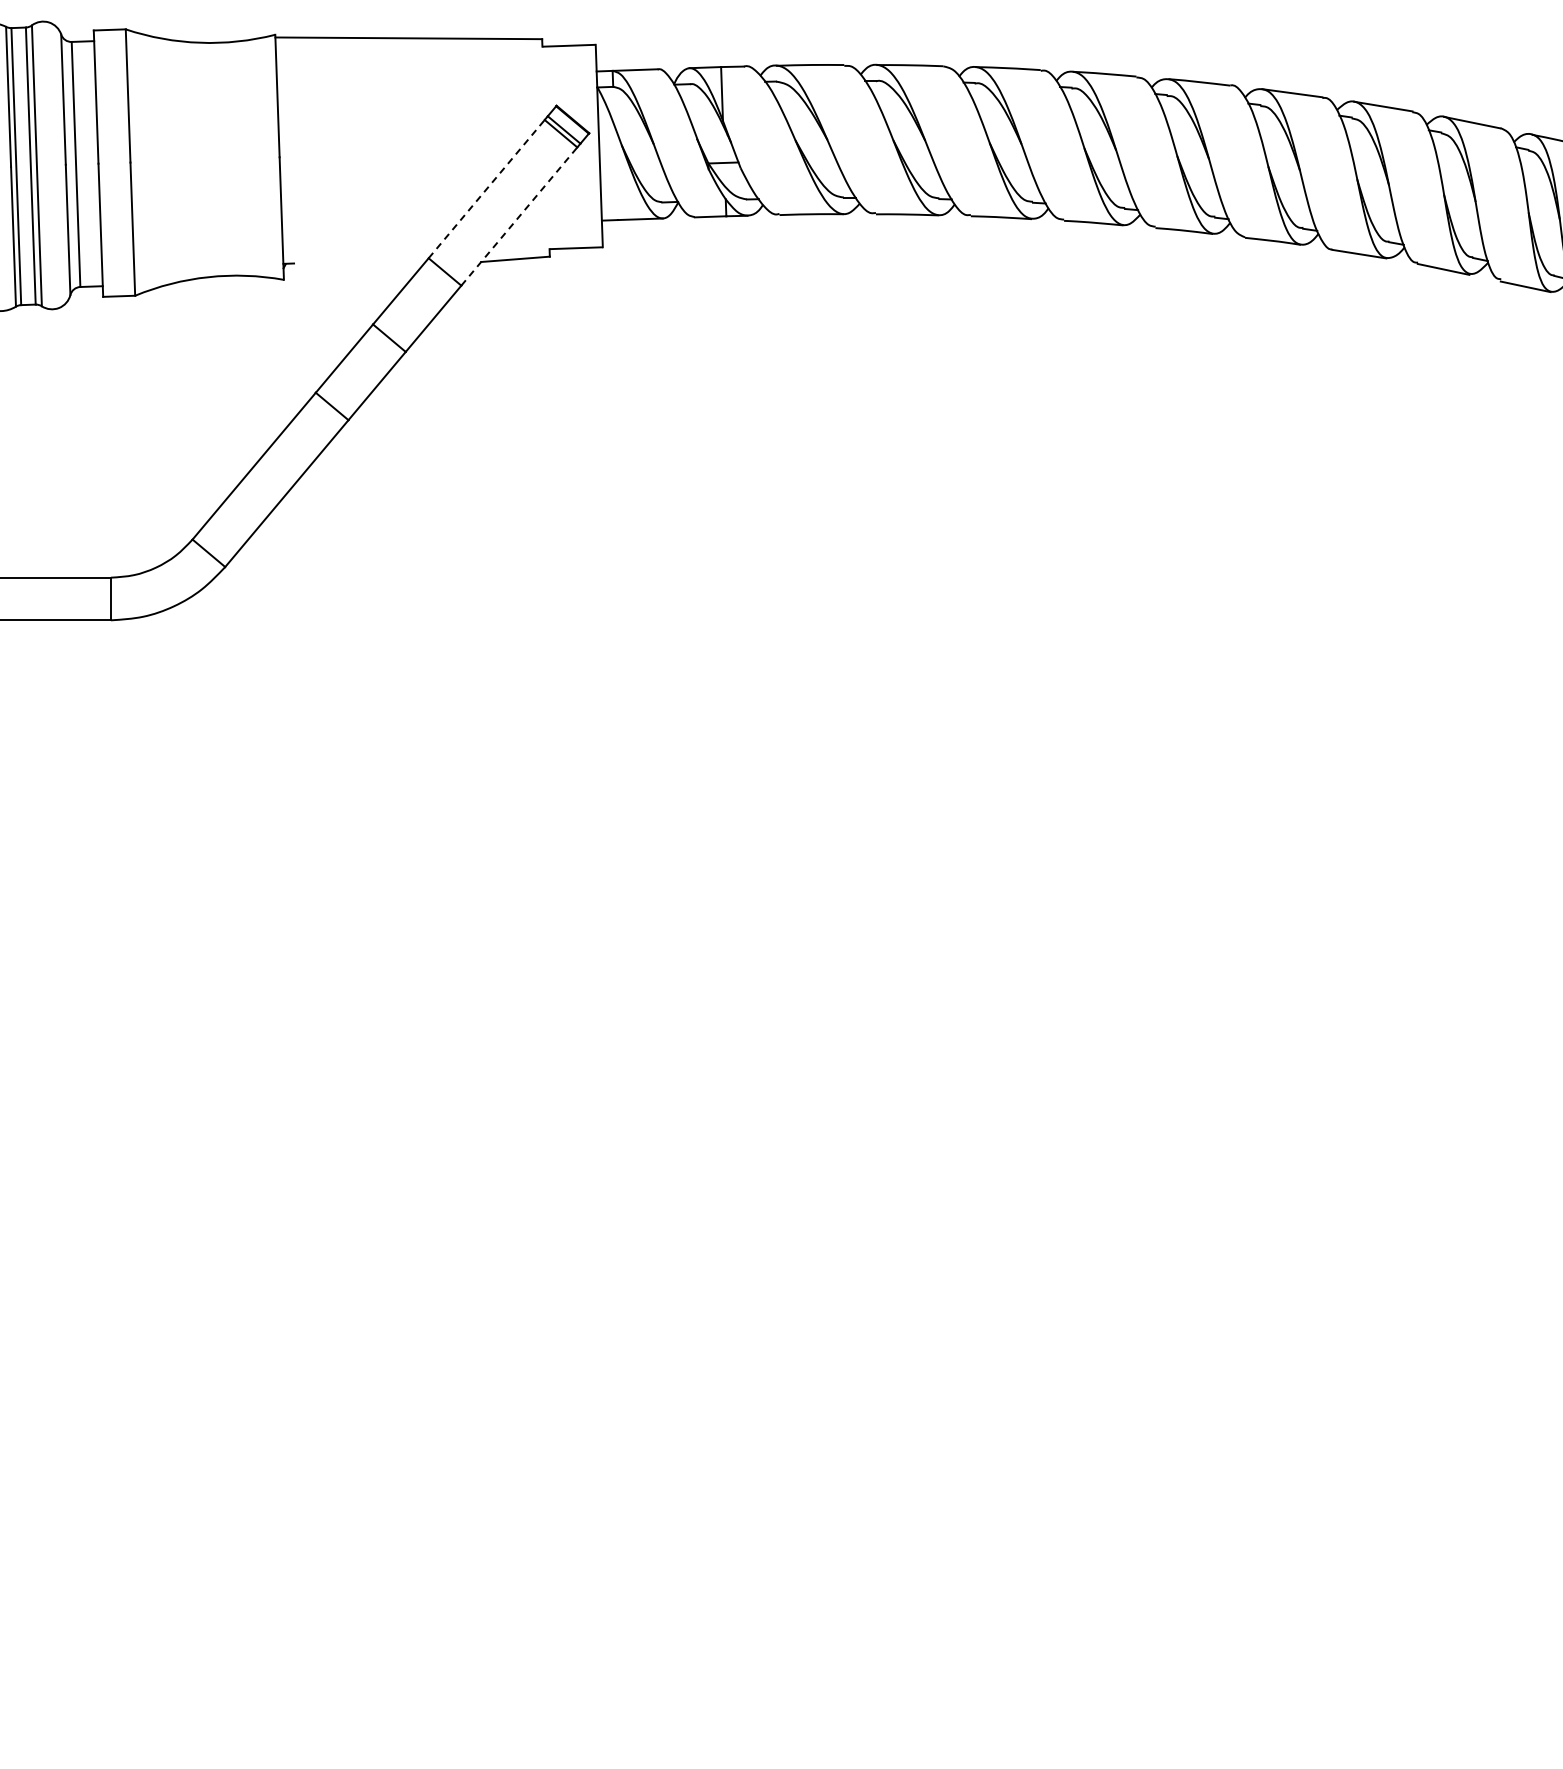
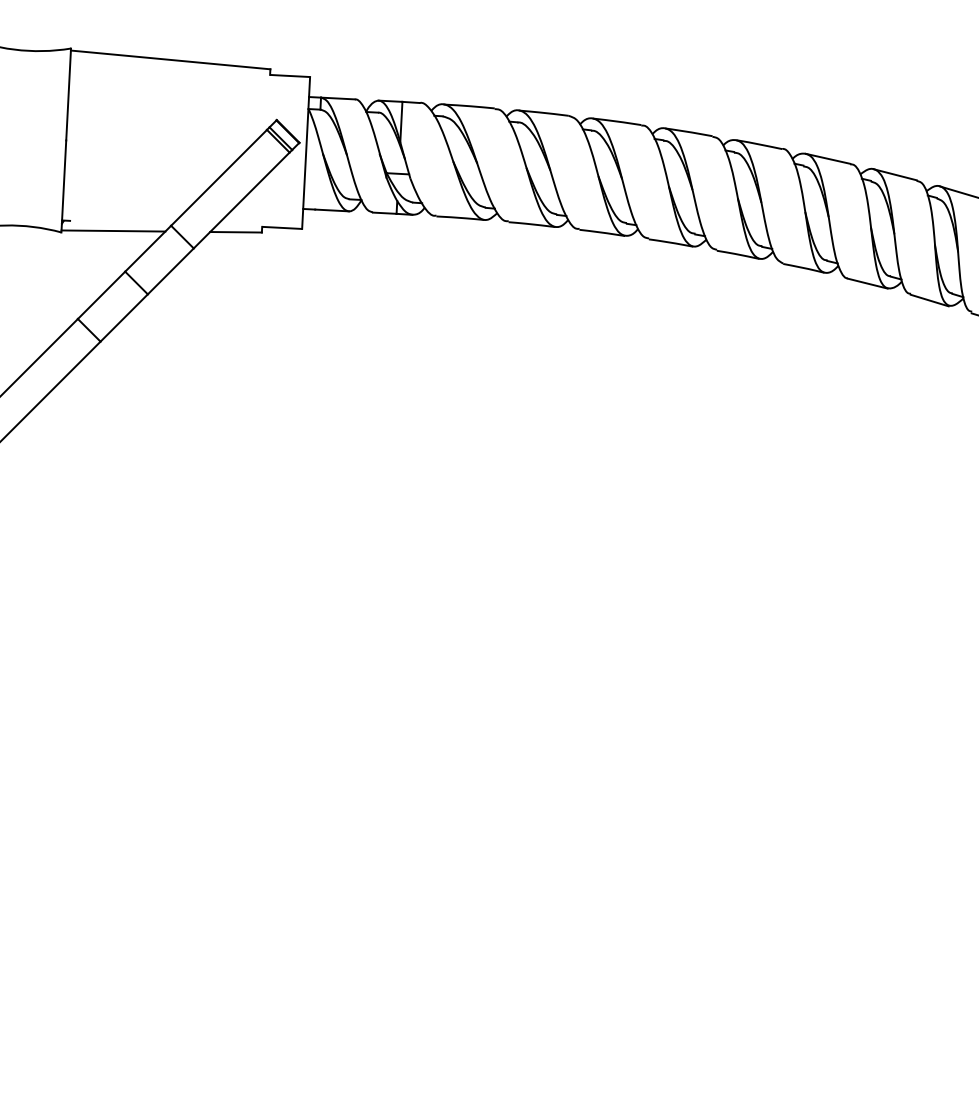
line: (487, 188) -> (219, 177), dashed -> solid
line: (519, 216) -> (241, 200), dashed -> solid
line: (352, 271) -> (113, 230), added

